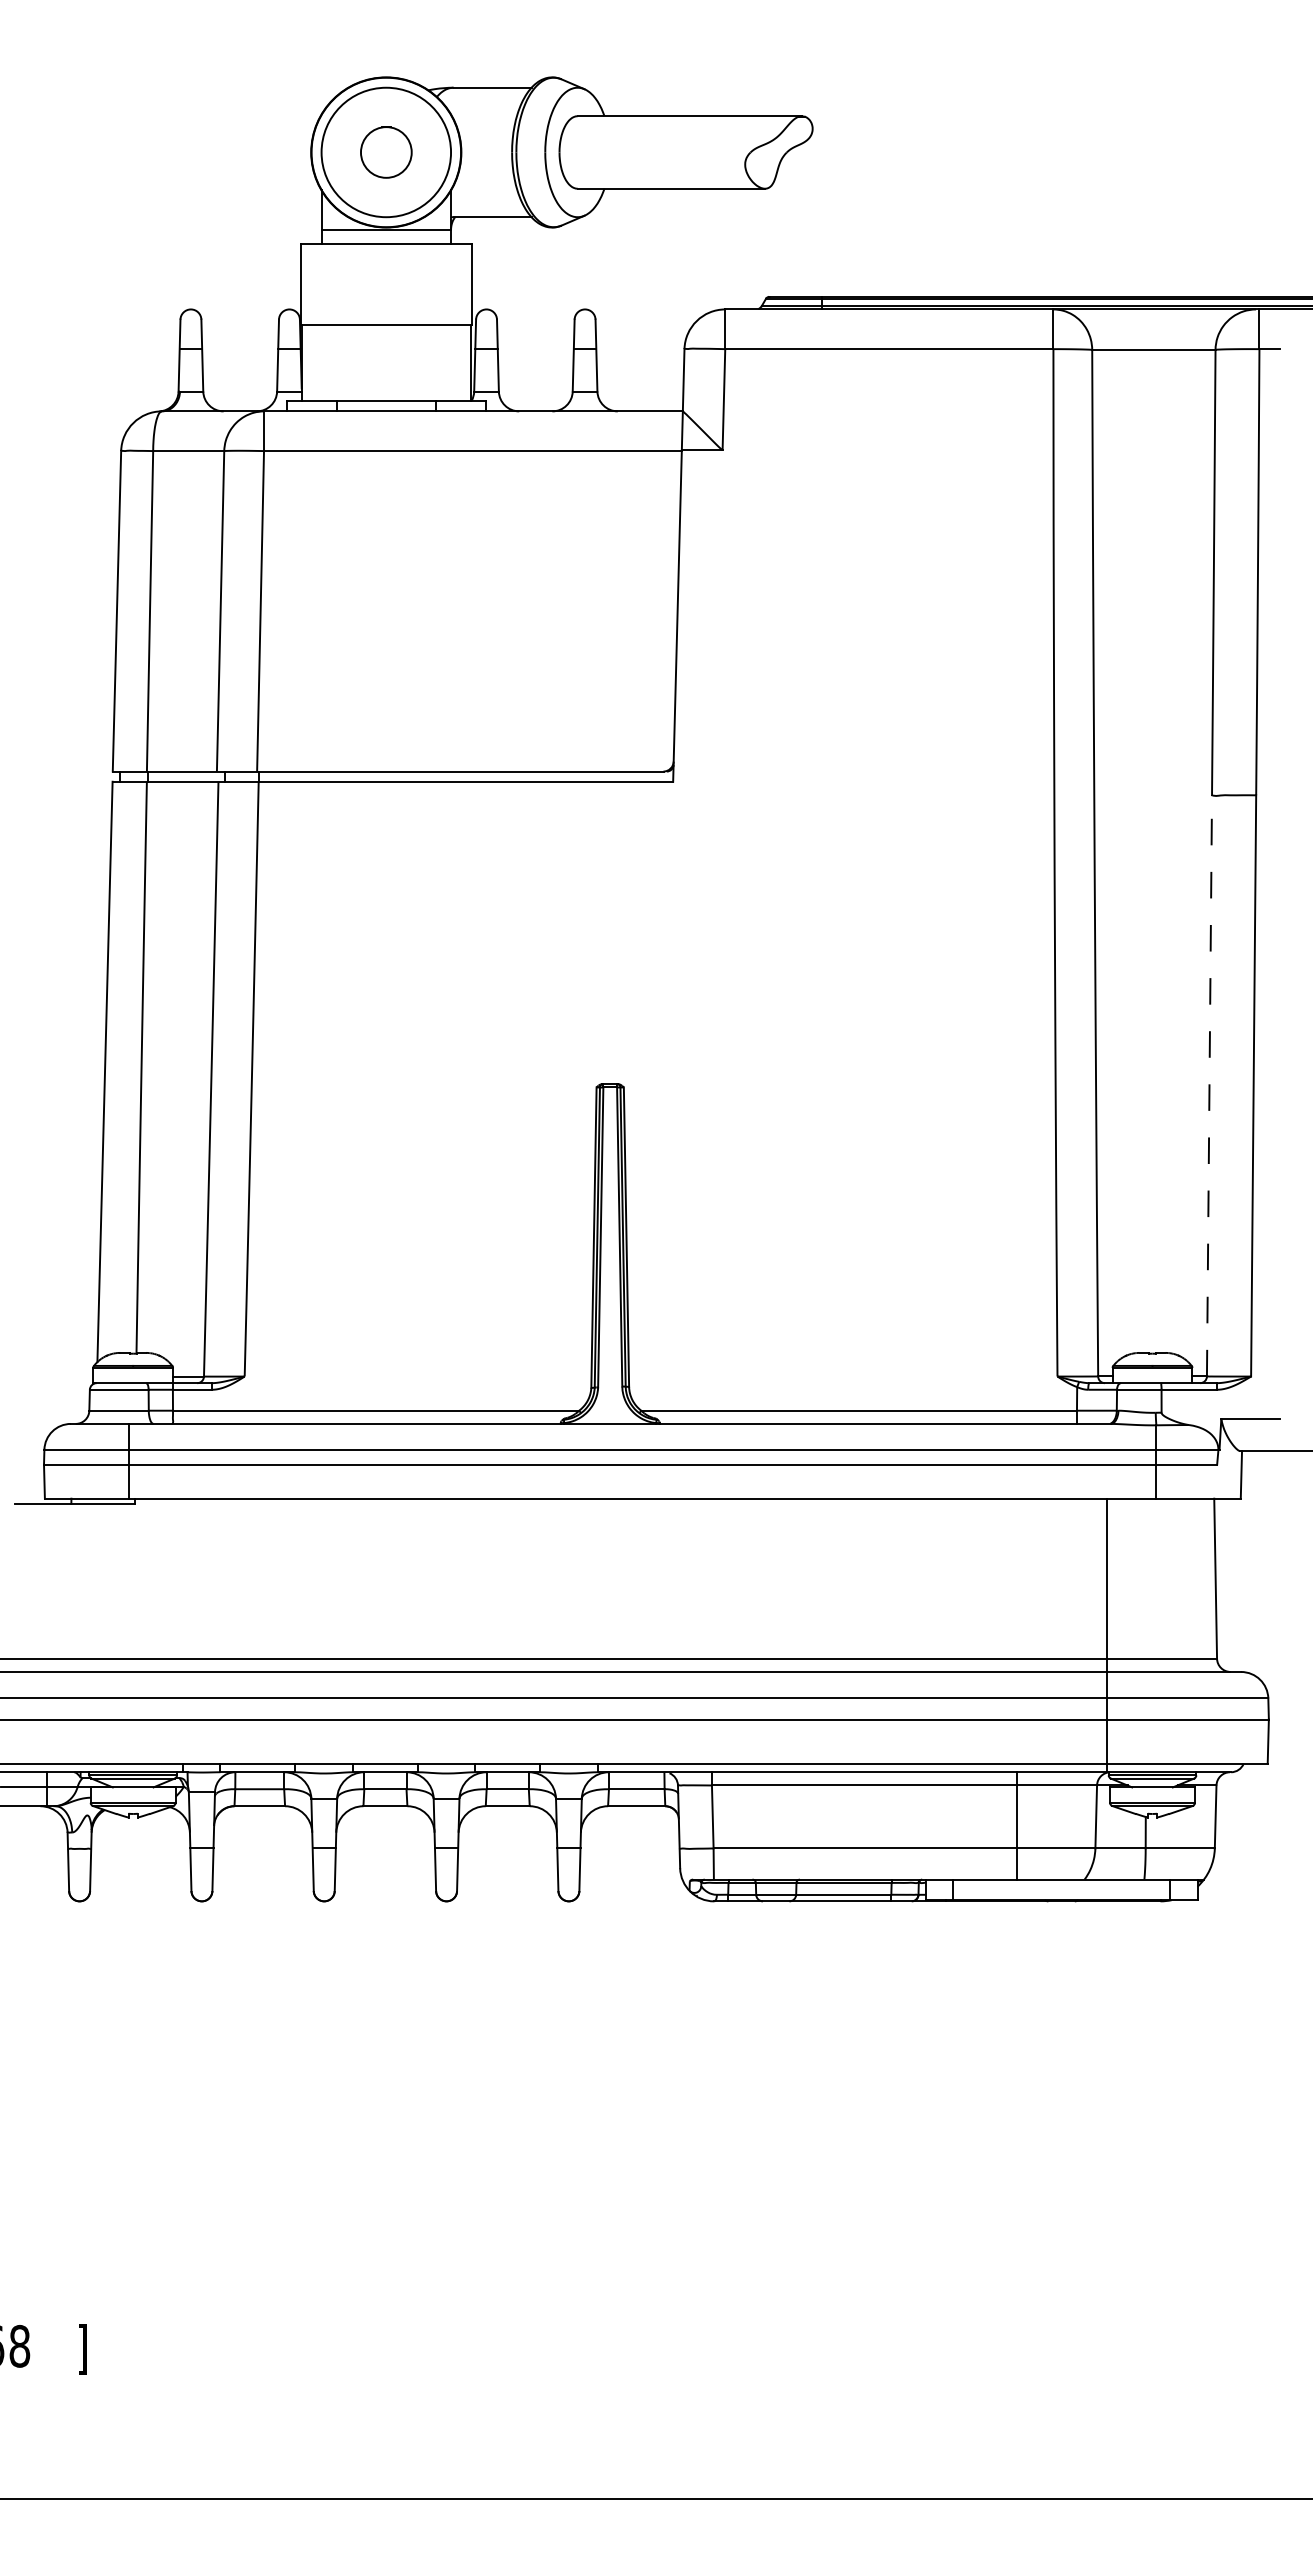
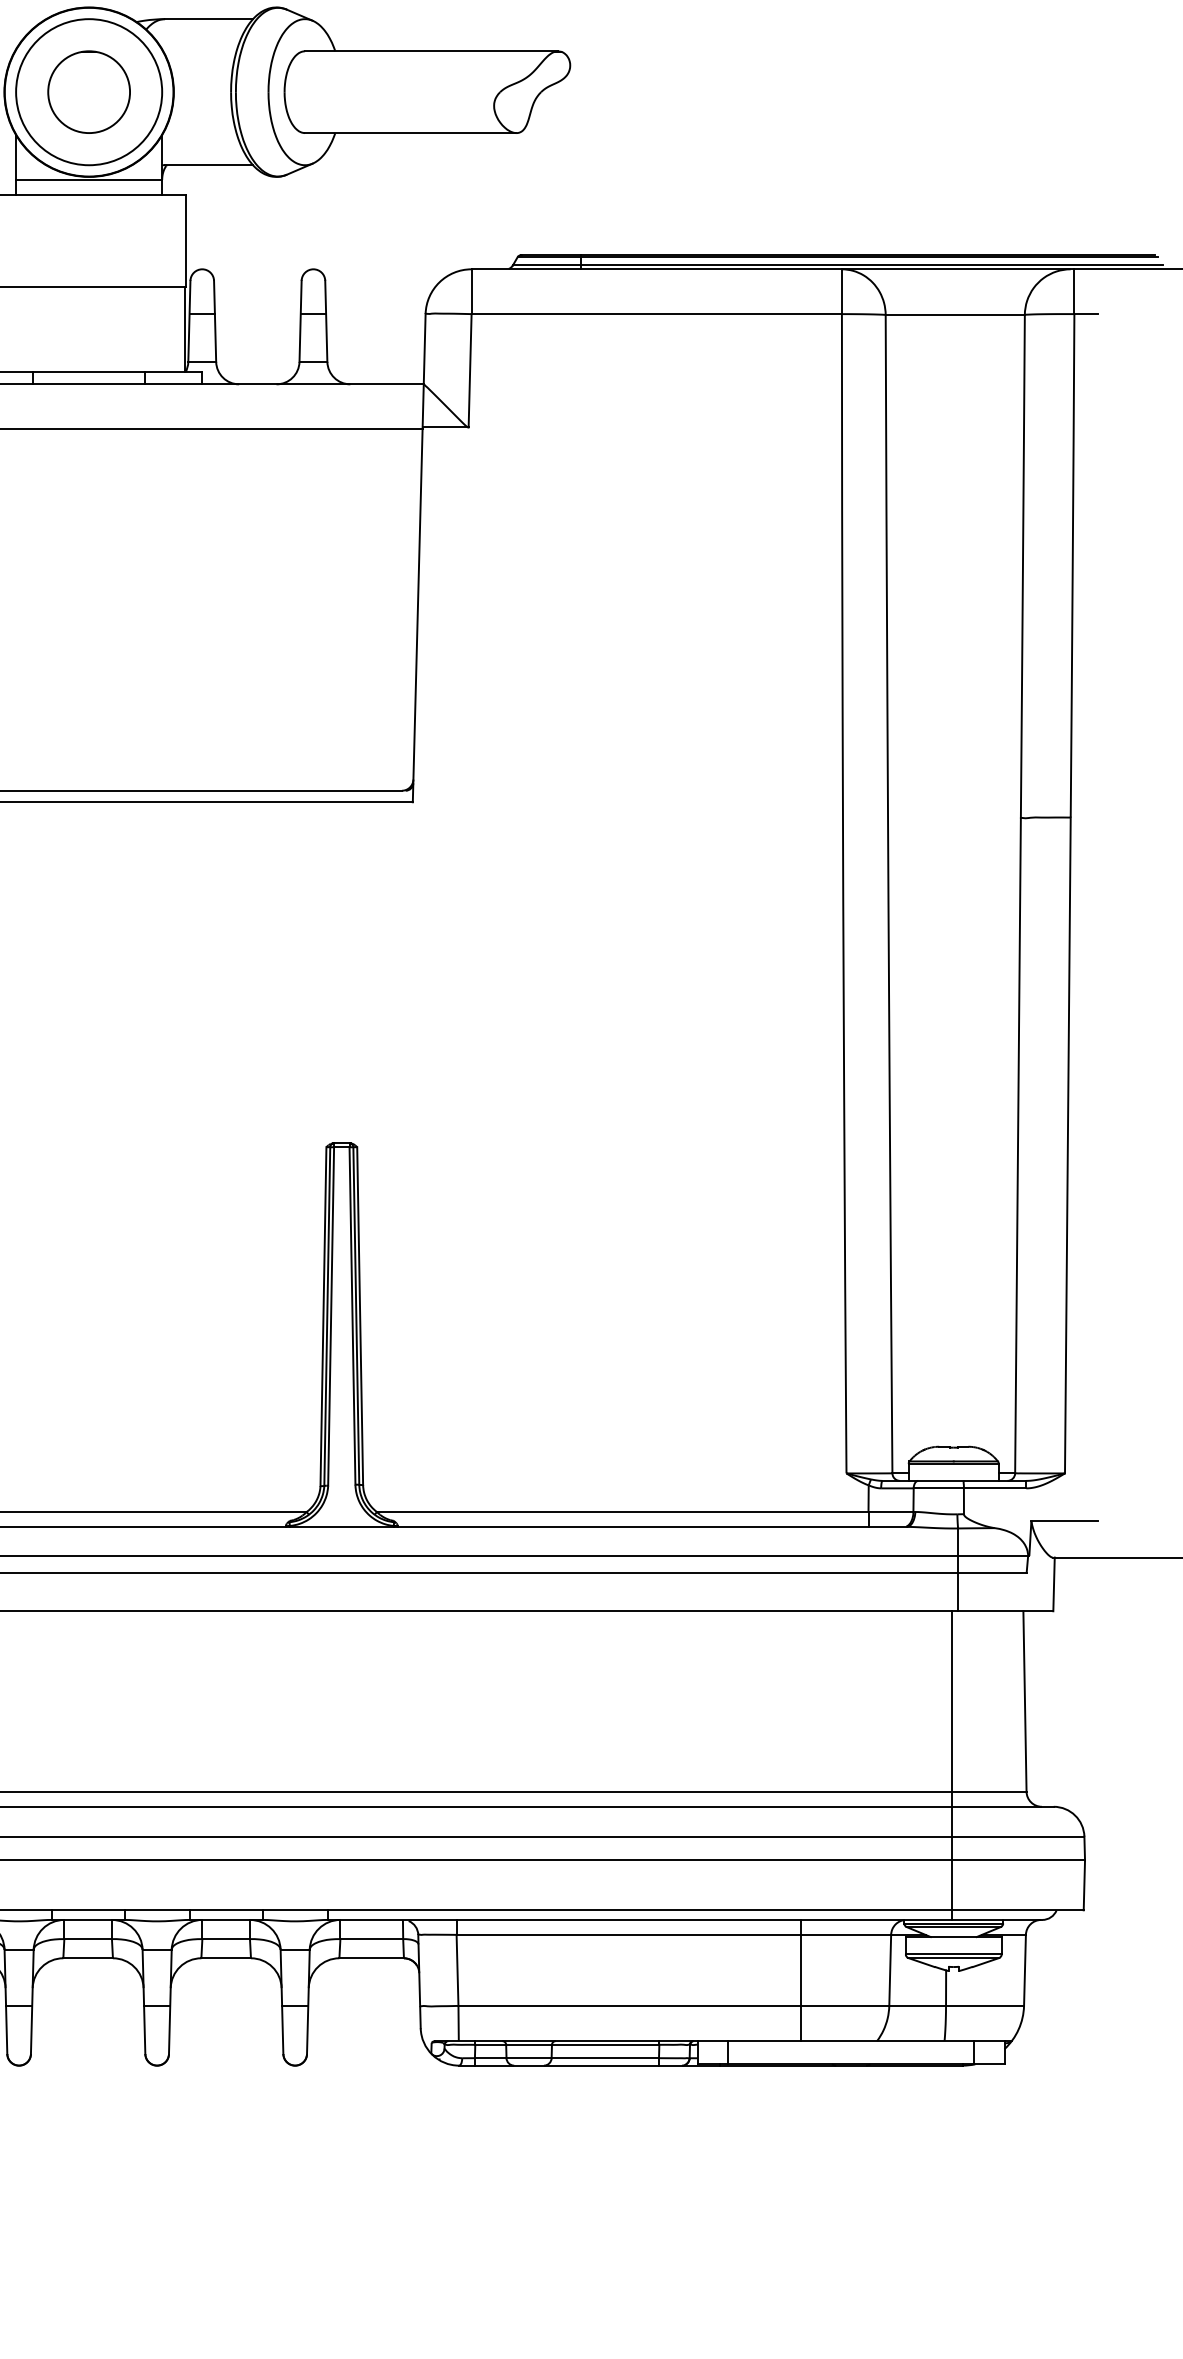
circle: (386, 152) -> (89, 92), size x1.43
line: (1209, 1085) -> (1018, 1145), dashed -> solid
line: (1106, 1635) -> (951, 1765), moved

